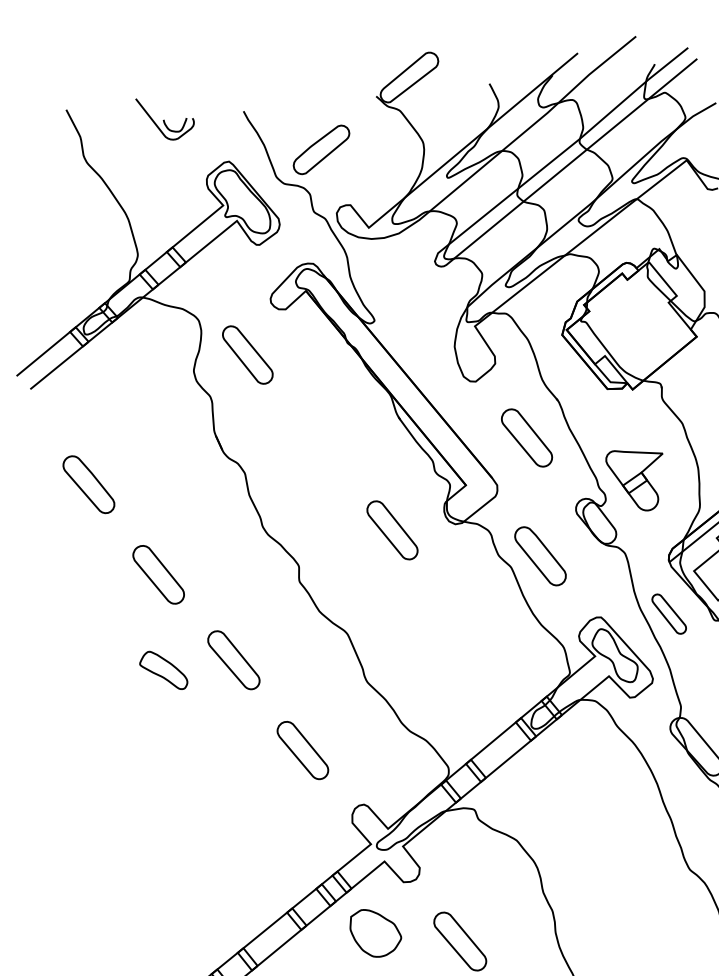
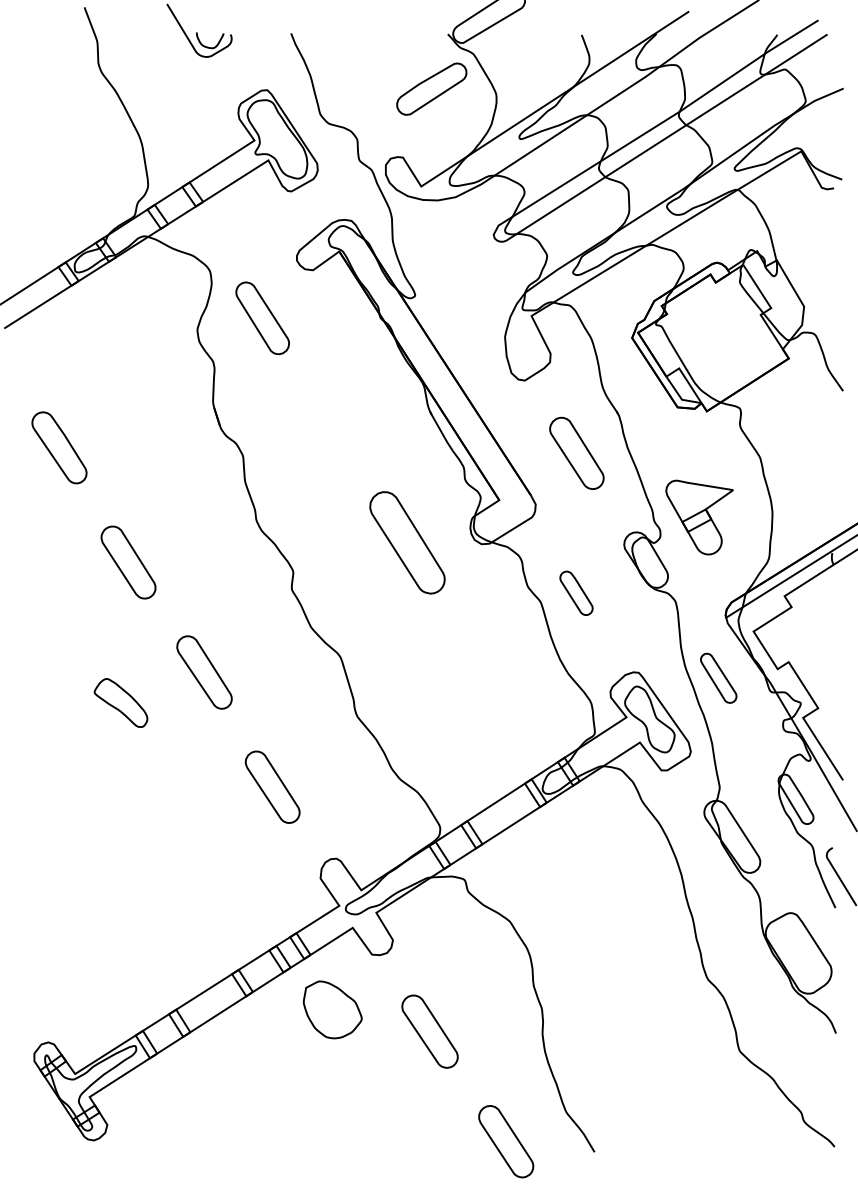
part: (321, 149) -> (431, 88), moved
part: (391, 530) -> (406, 542), size x1.4
part: (540, 556) -> (576, 593), size x0.6
part: (163, 670) -> (120, 702), moved

